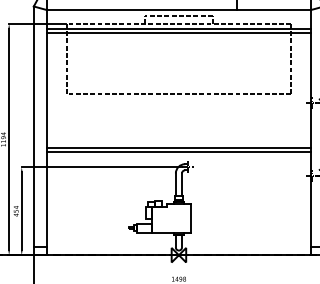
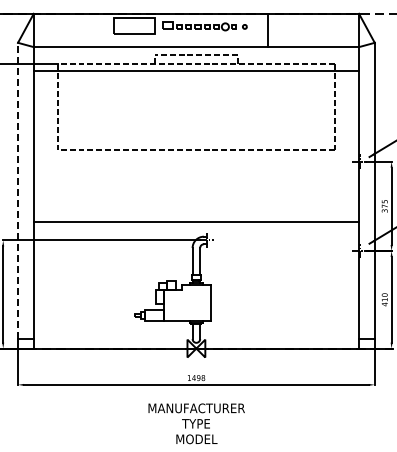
line: (179, 33) -> (196, 75), removed
line: (34, 126) -> (18, 190), solid -> dashed
line: (179, 147) -> (196, 216), removed

